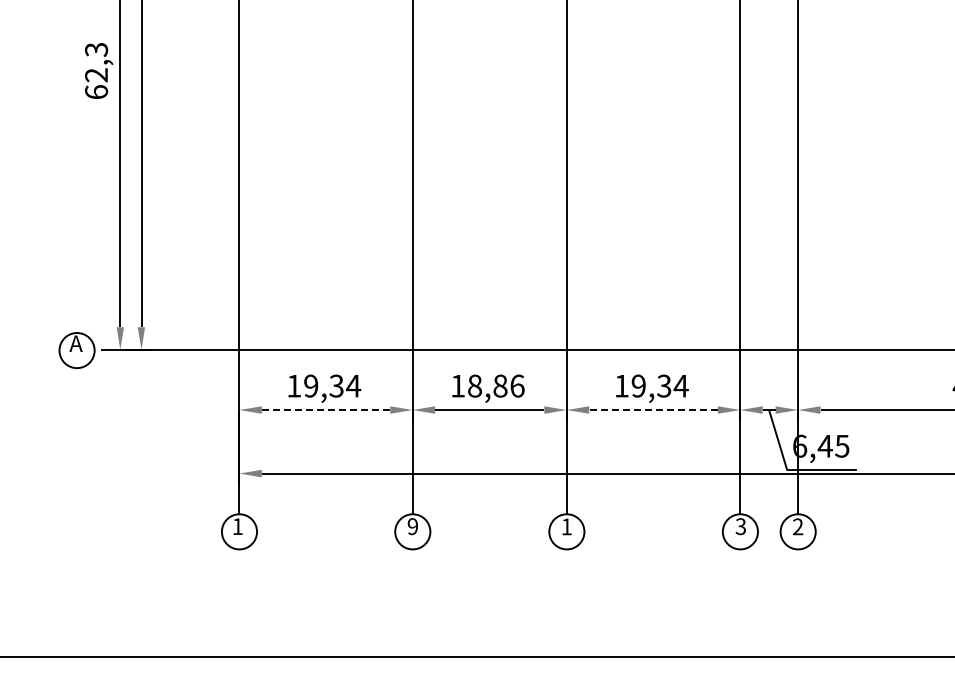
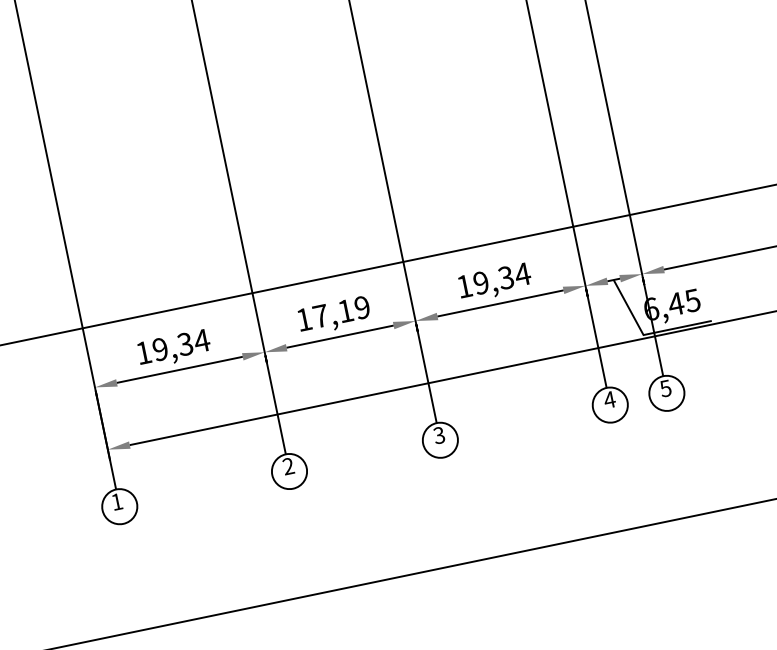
text: (496, 385) -> (341, 311), 18,86 -> 17,19
line: (325, 410) -> (179, 370), dashed -> solid
line: (653, 410) -> (500, 303), dashed -> solid
text: (412, 526) -> (288, 466), 9 -> 2
text: (566, 526) -> (438, 435), 1 -> 3
text: (740, 526) -> (609, 399), 3 -> 4
text: (797, 526) -> (665, 388), 2 -> 5

